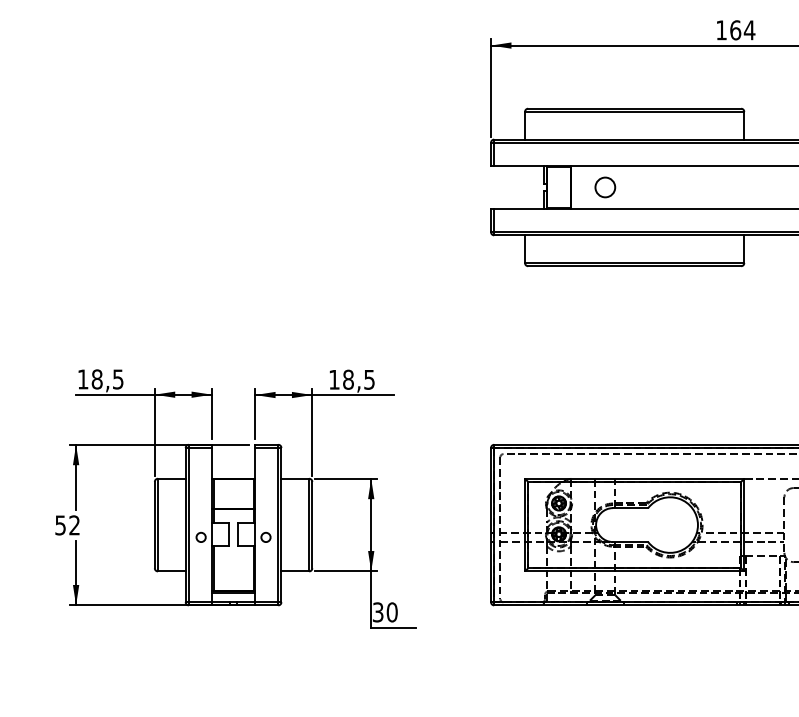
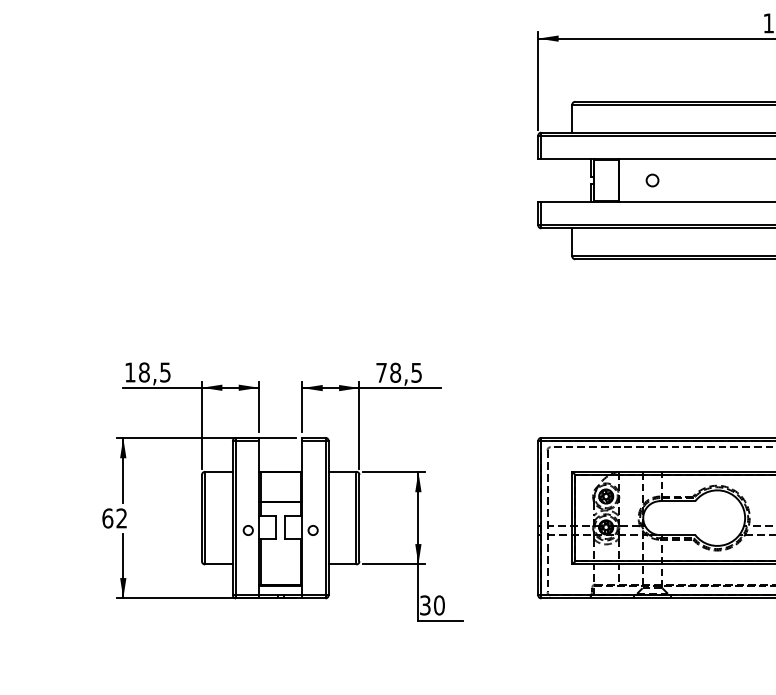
circle: (605, 187) -> (652, 180), size x0.6
text: (334, 379) -> (381, 372), 18,5 -> 78,5
text: (60, 525) -> (107, 518), 52 -> 62

